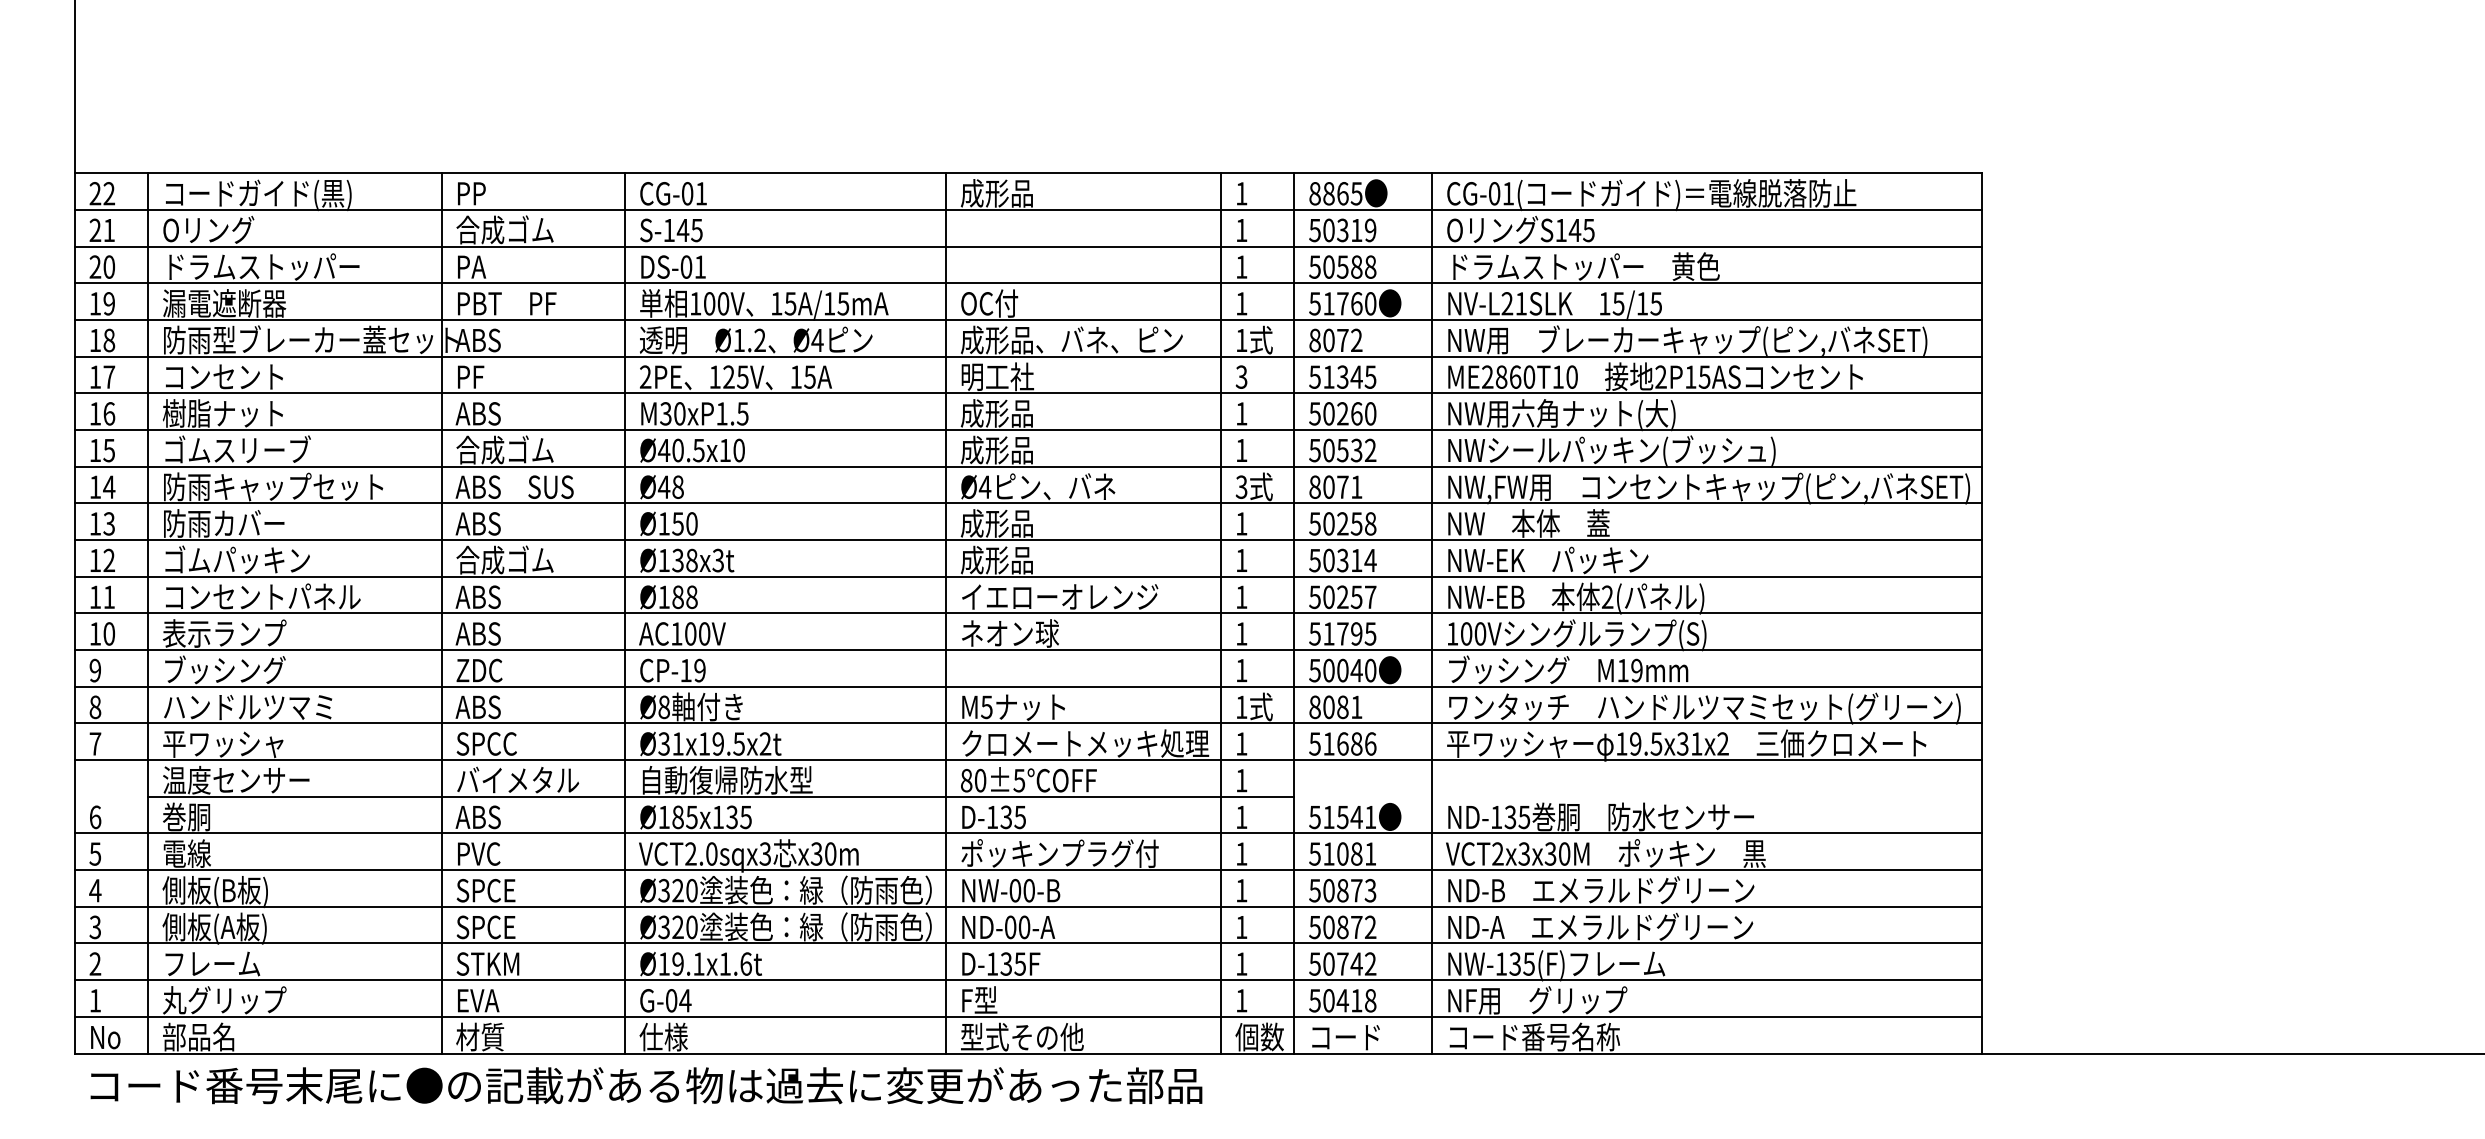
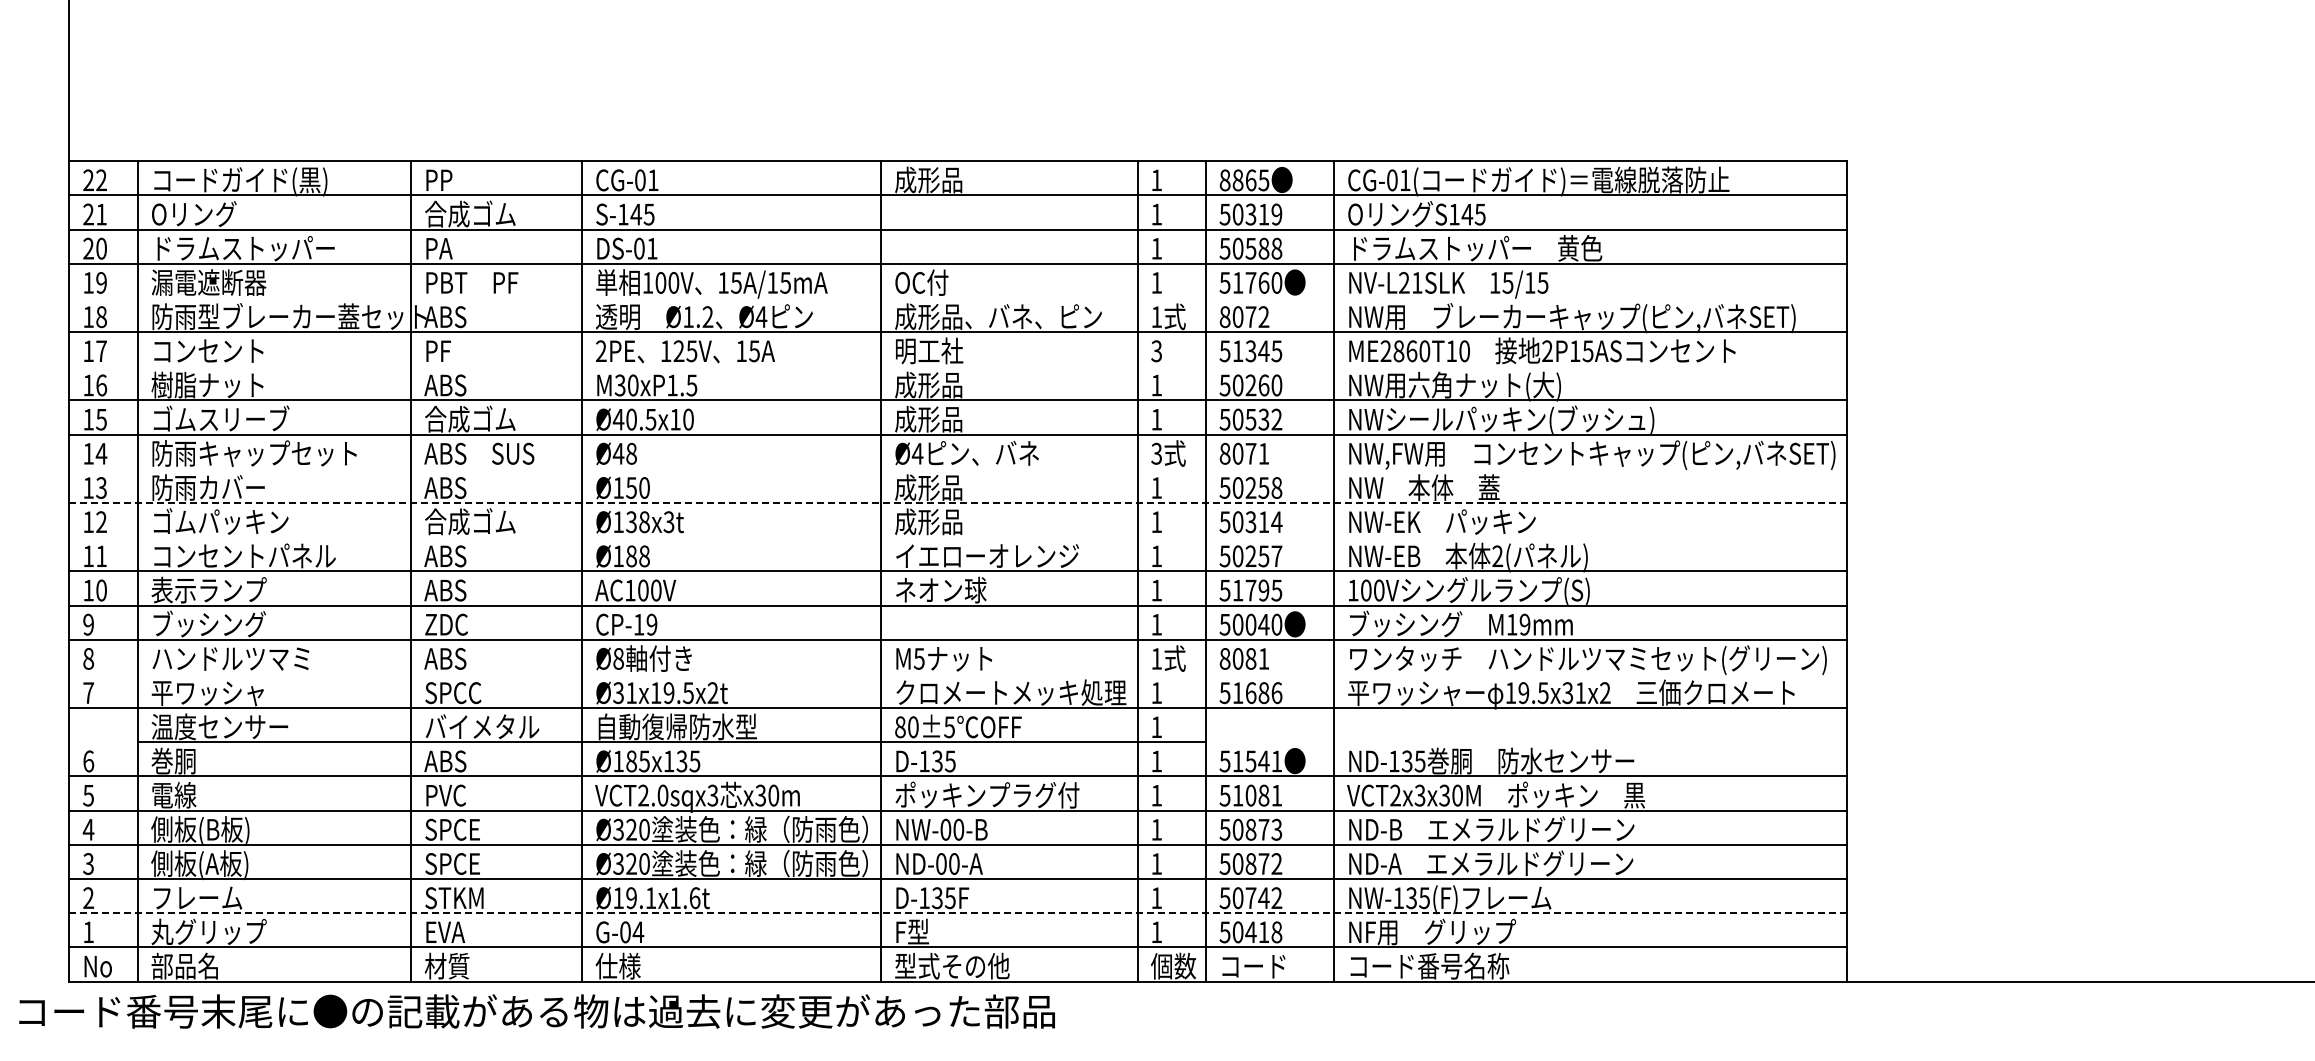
line: (1027, 319) -> (957, 297), removed
line: (1027, 393) -> (957, 366), removed
line: (1027, 502) -> (957, 468), removed
line: (1028, 539) -> (958, 502), solid -> dashed
line: (1027, 577) -> (957, 537), removed
line: (1027, 722) -> (957, 673), removed
line: (1028, 980) -> (958, 913), solid -> dashed
text: (645, 1085) -> (536, 1011), moved

